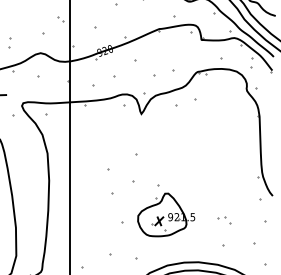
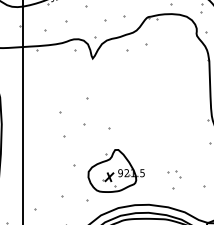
part: (166, 214) -> (116, 170), moved
part: (224, 220) -> (174, 174), moved

